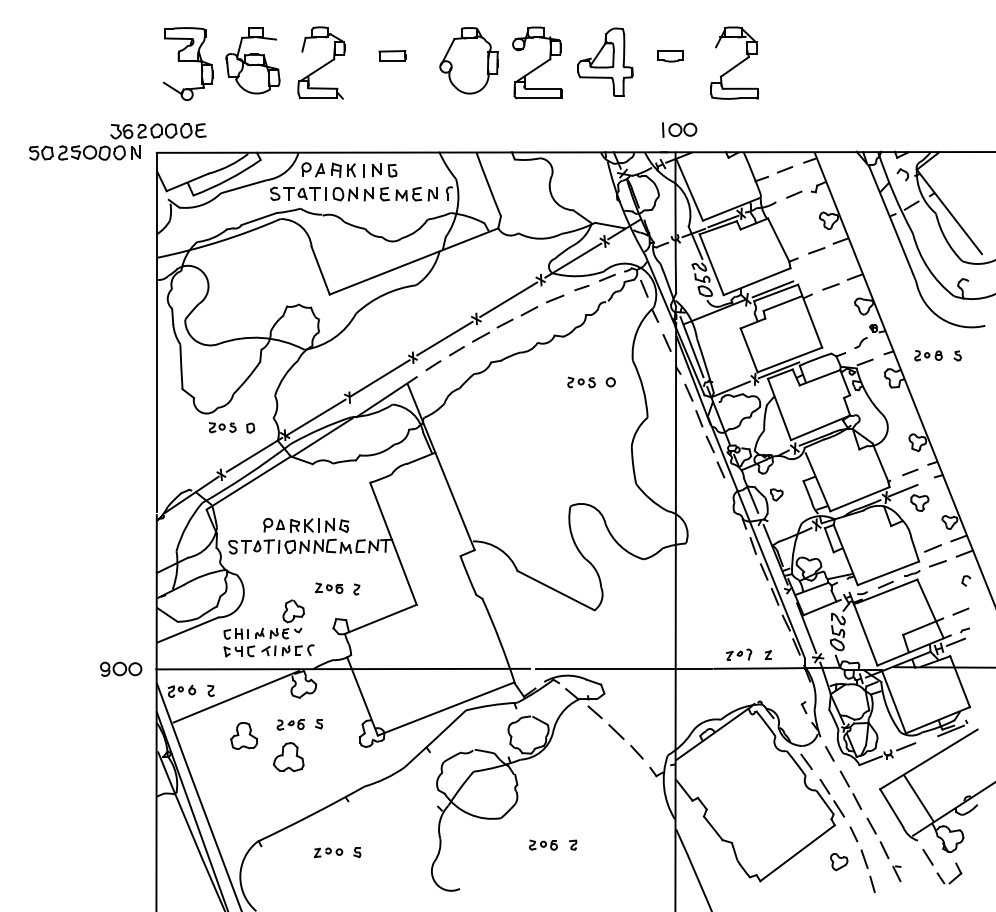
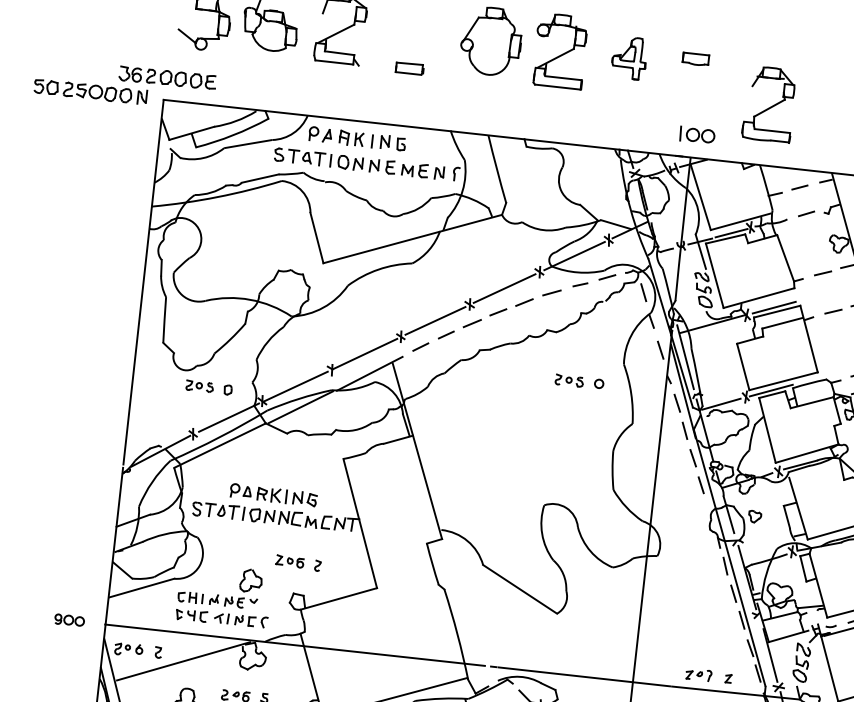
part: (392, 55) -> (409, 68), moved
part: (605, 61) -> (629, 57), size x0.6
part: (734, 62) -> (769, 103), moved
part: (121, 668) -> (69, 619), size x0.7

